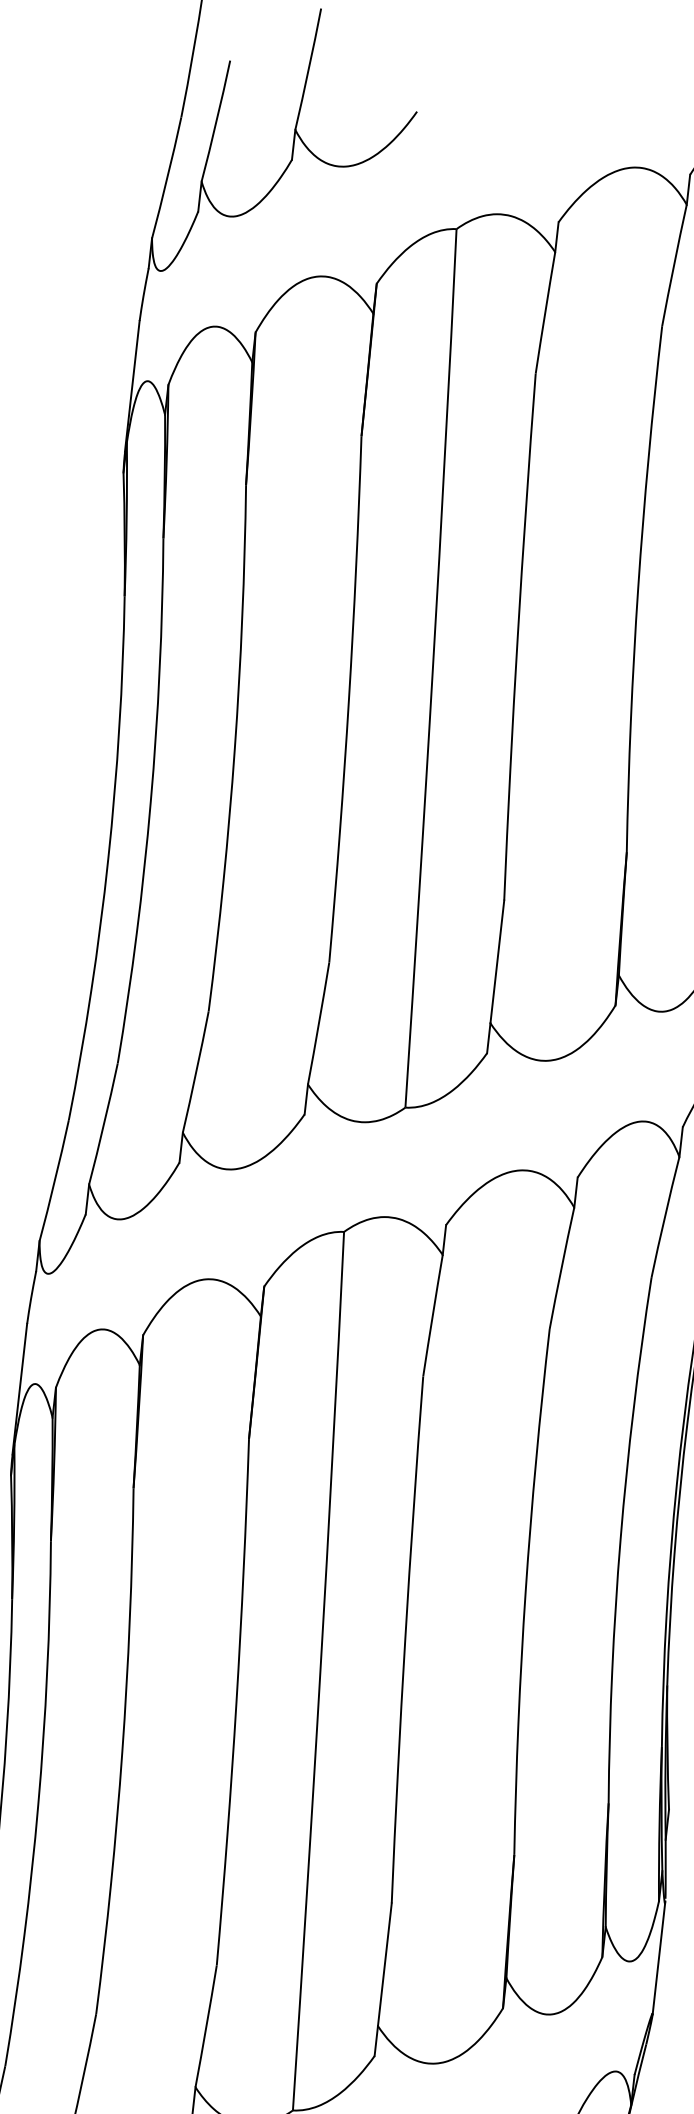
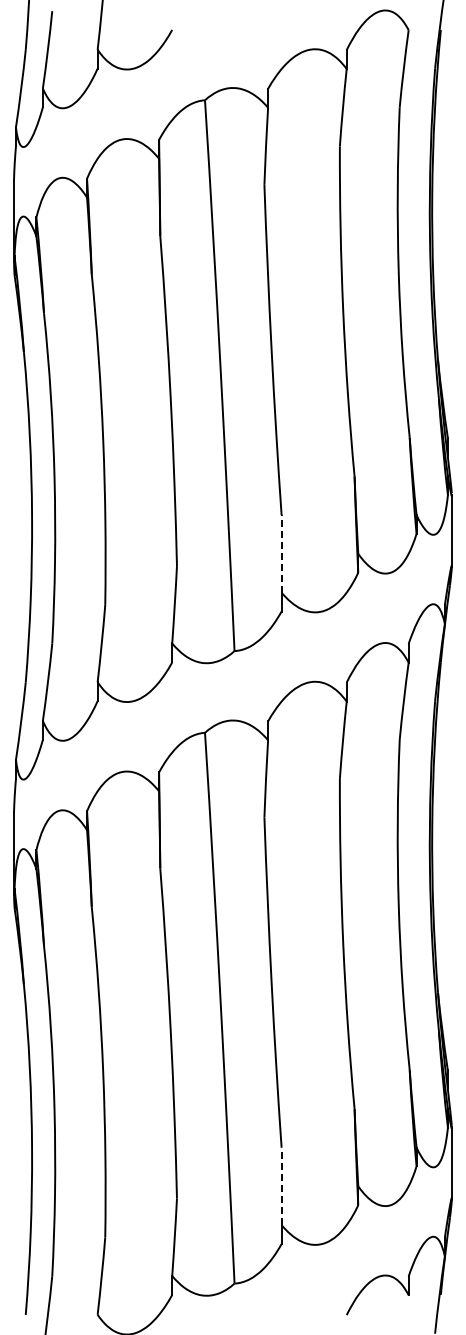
line: (497, 961) -> (281, 553), solid -> dashed
line: (384, 1964) -> (281, 1186), solid -> dashed

